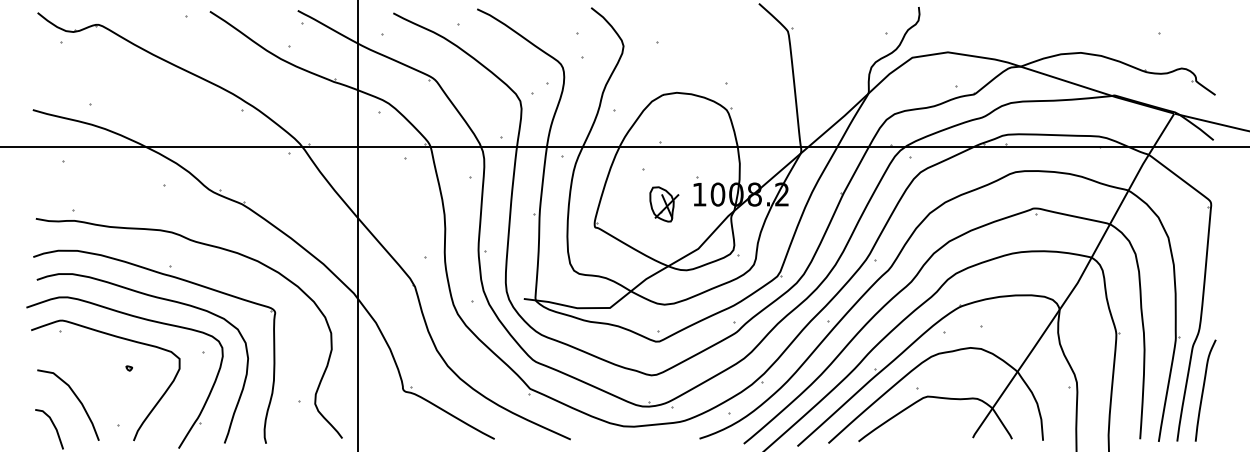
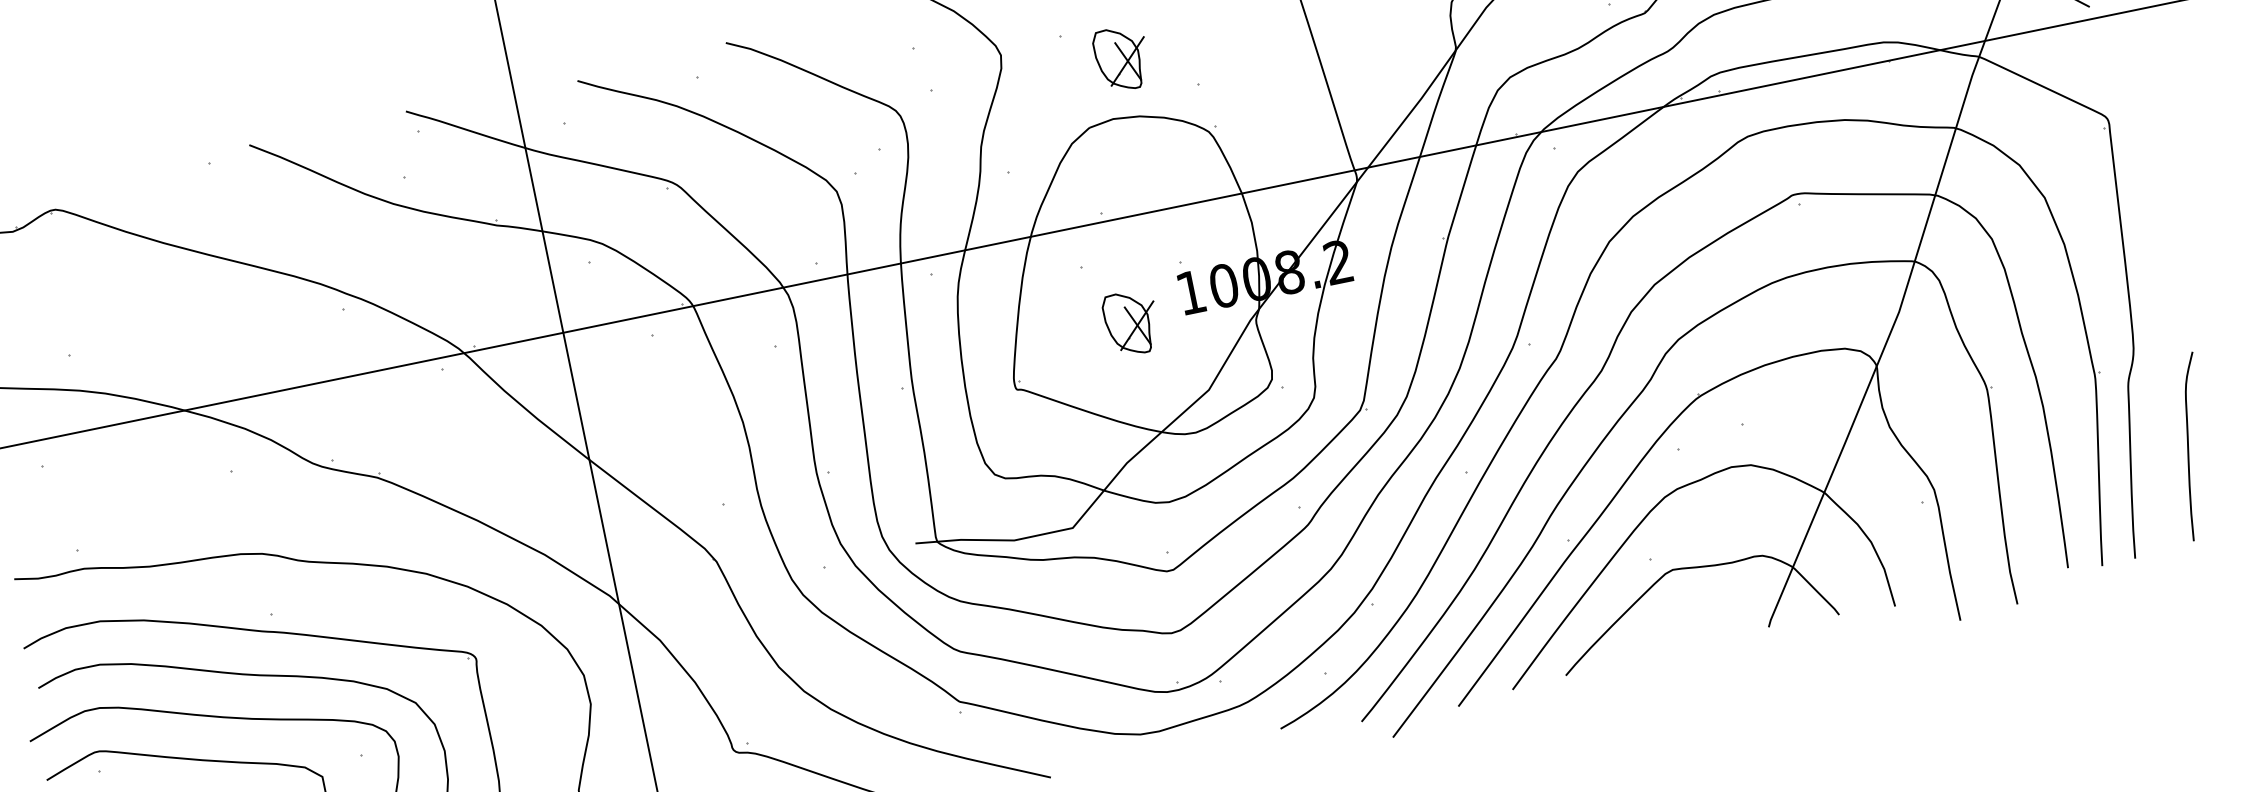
part: (688, 61) -> (1122, 58), added
curve: (1204, 389) -> (2190, 444), moved

